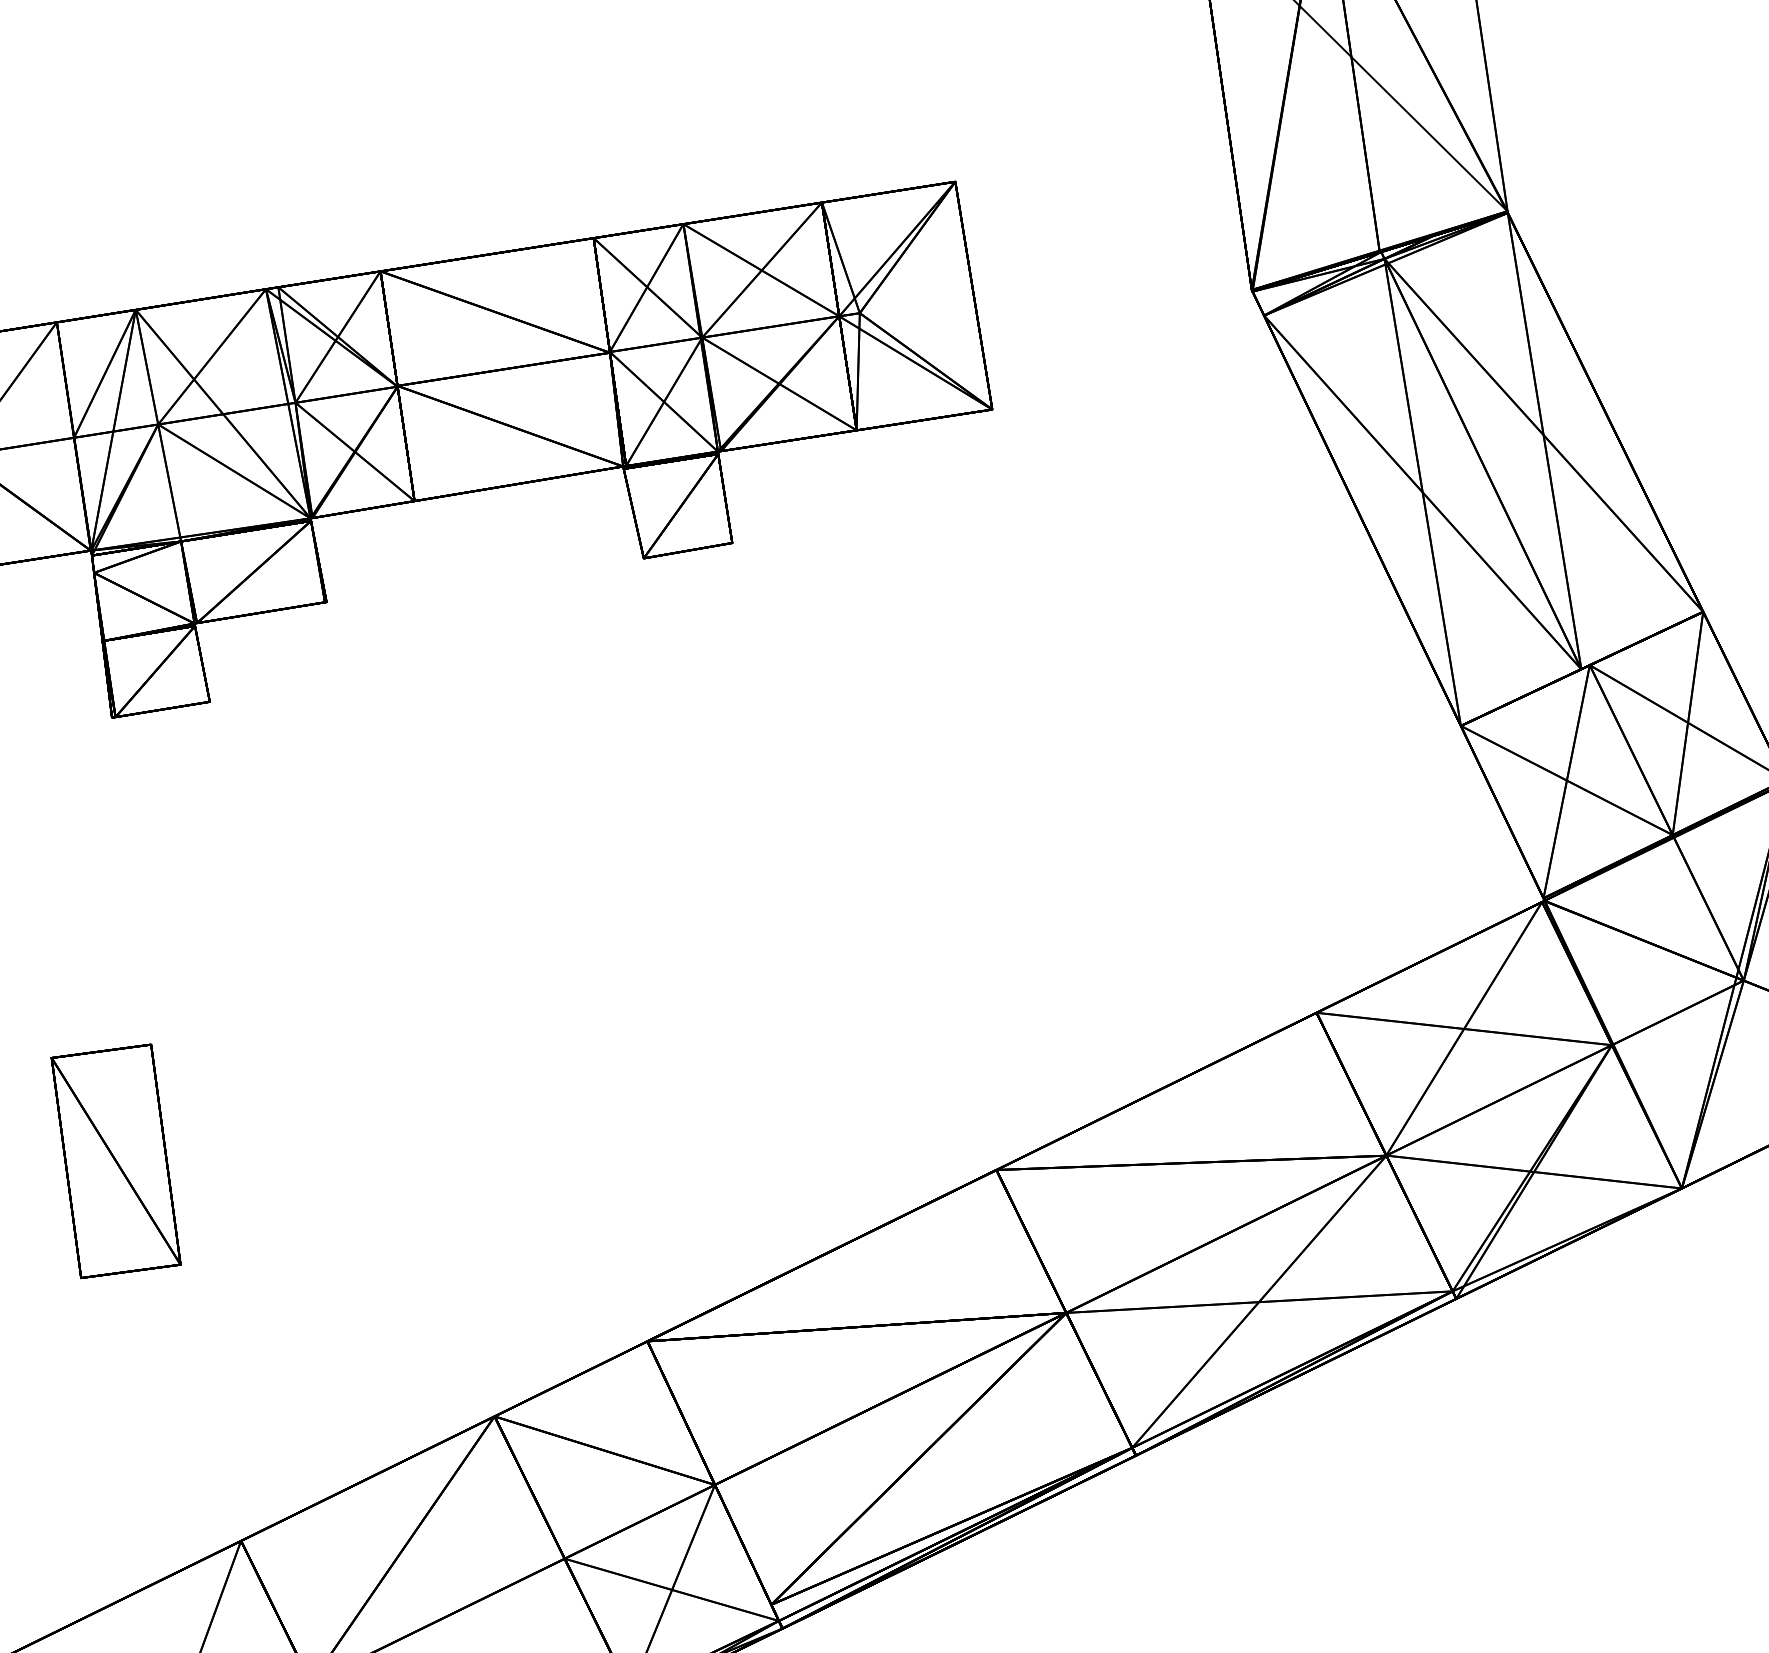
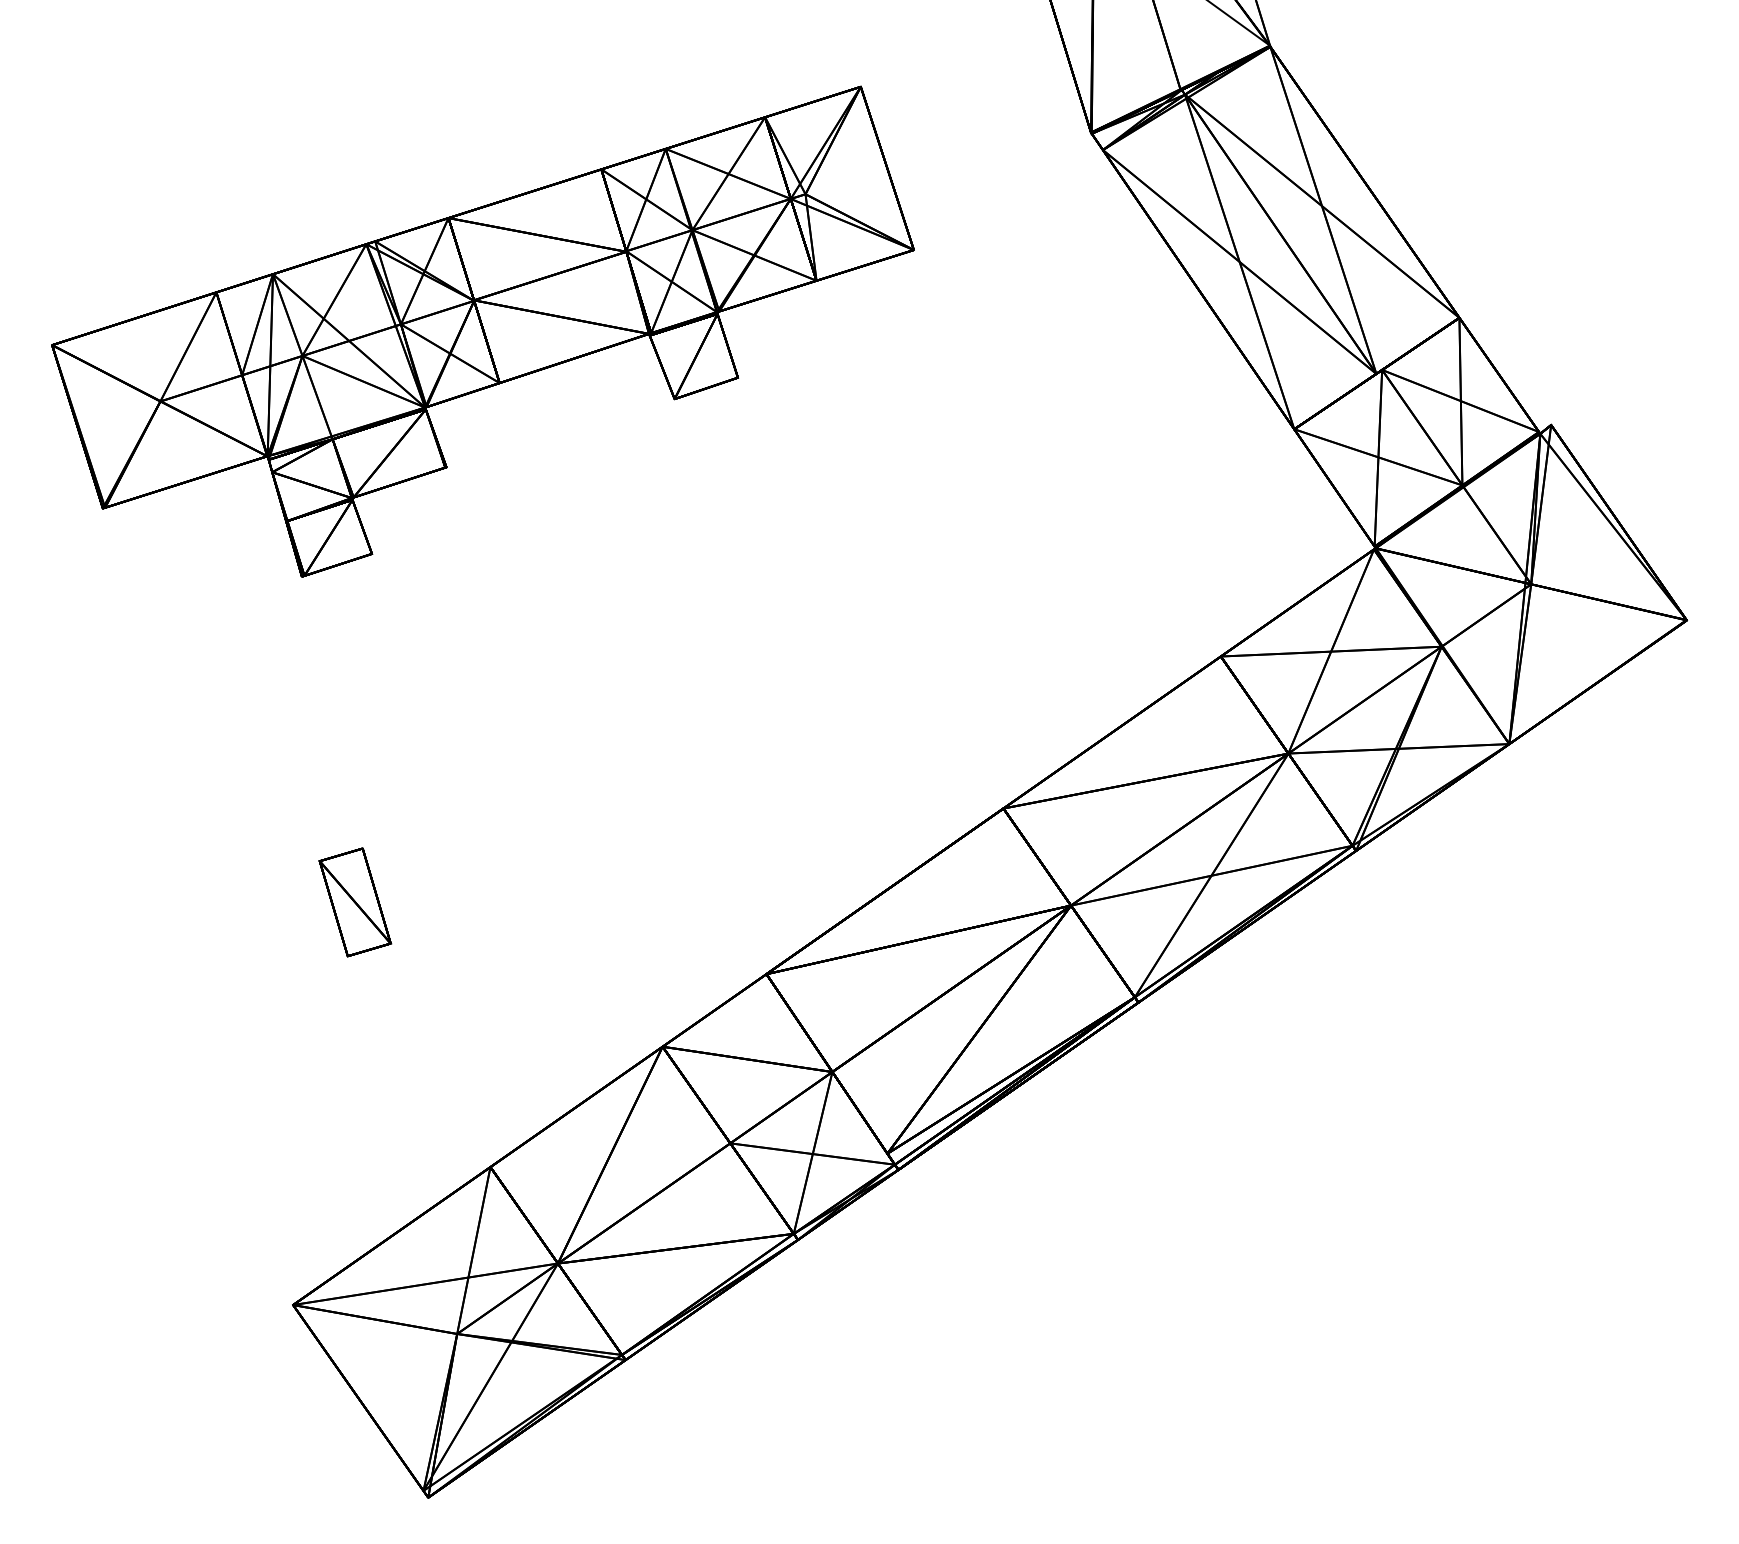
part: (114, 1161) -> (354, 902), size x0.6

